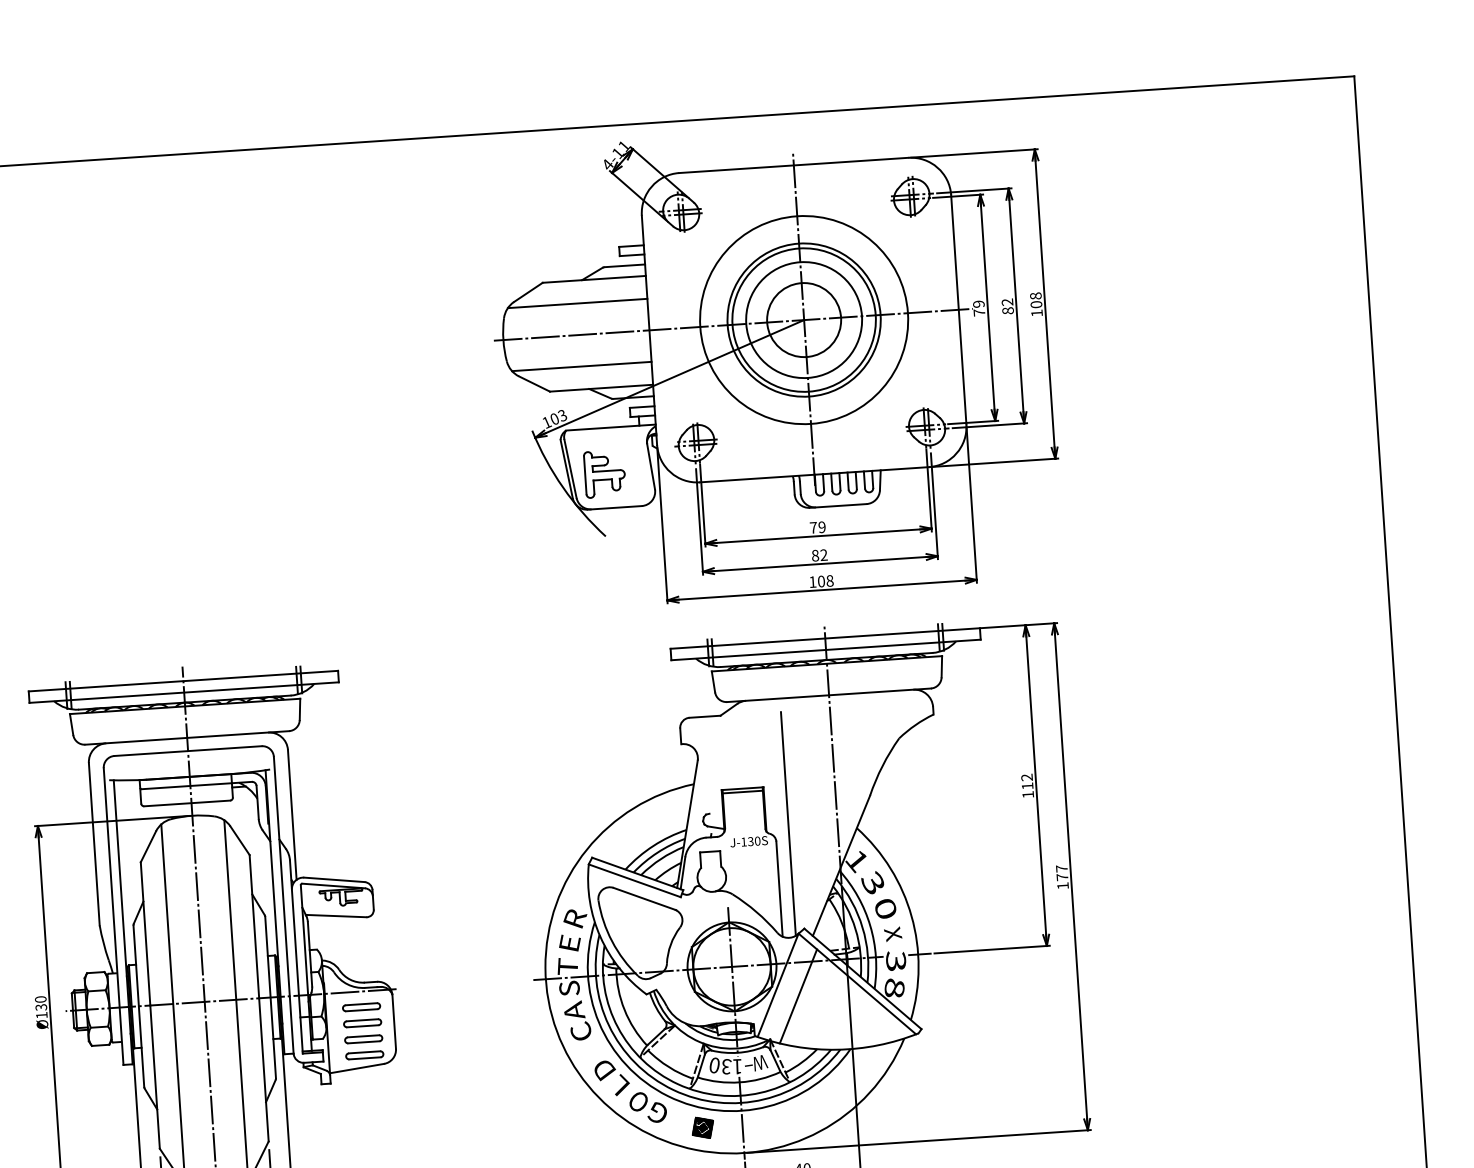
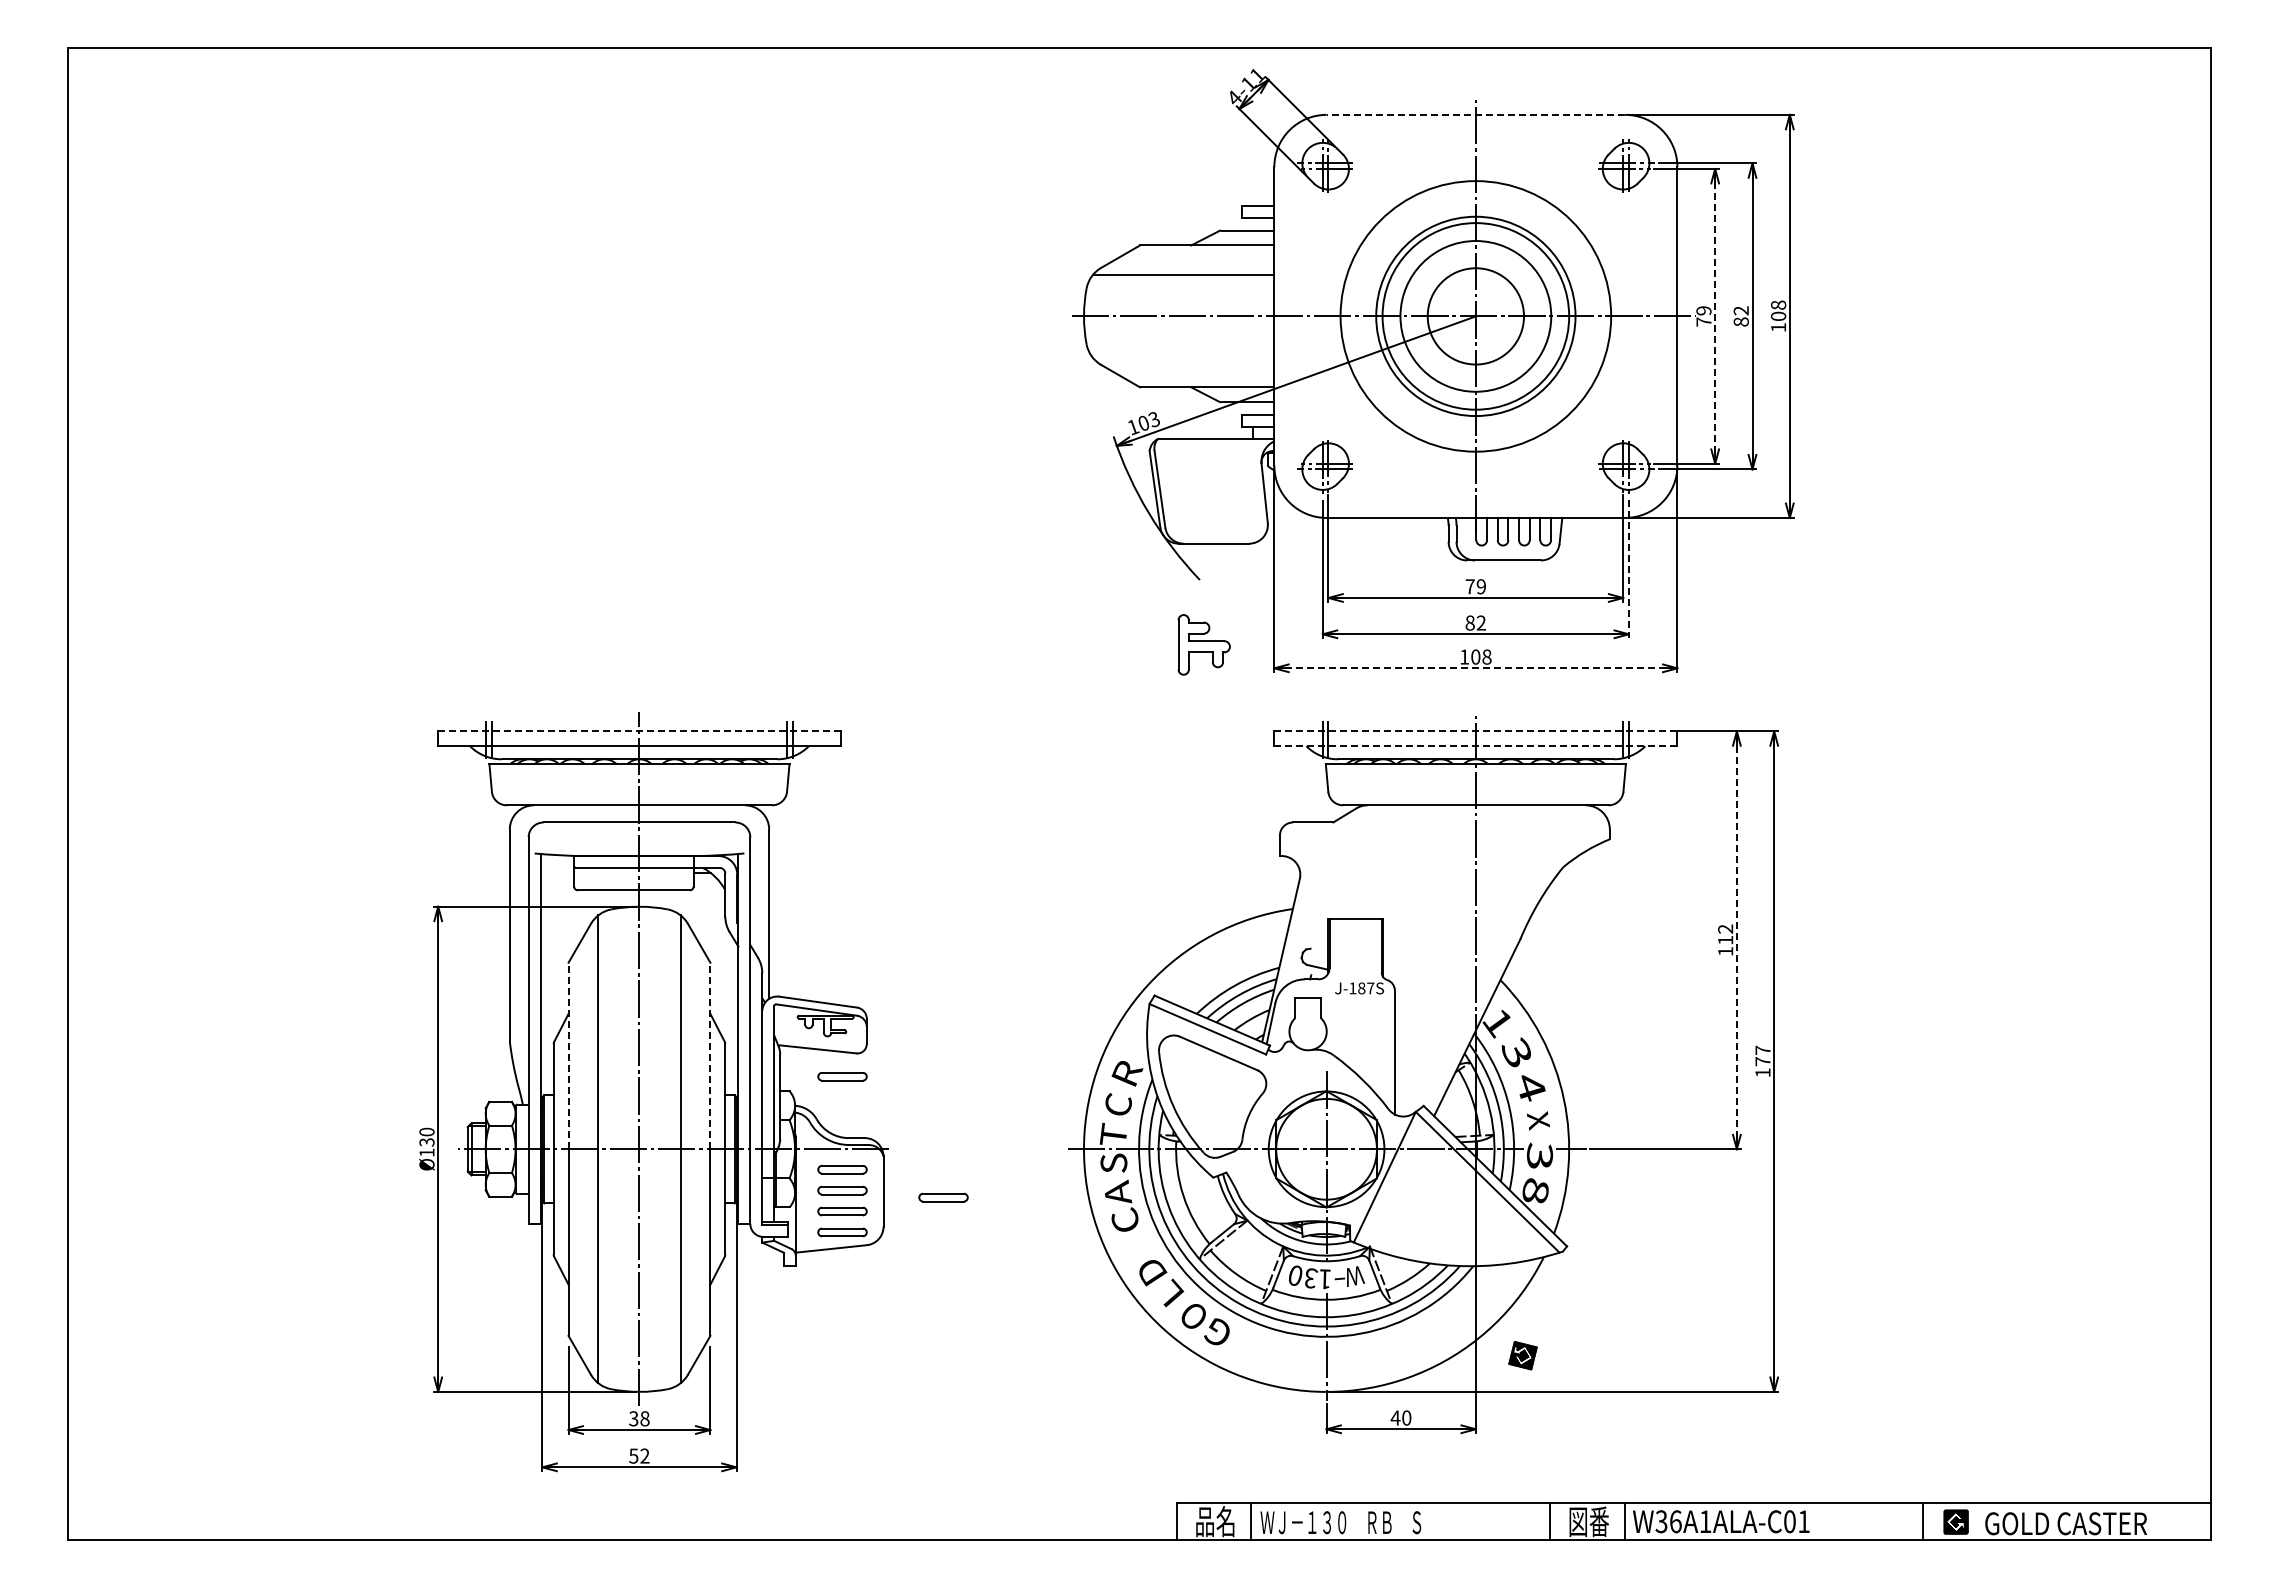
line: (793, 165) -> (1475, 114), solid -> dashed
line: (987, 307) -> (1715, 315), solid -> dashed
line: (581, 366) -> (1183, 357), removed
part: (604, 473) -> (1203, 644), moved
line: (934, 506) -> (1628, 569), solid -> dashed
line: (821, 590) -> (1475, 668), solid -> dashed
line: (825, 638) -> (1475, 731), solid -> dashed
line: (825, 650) -> (1475, 746), solid -> dashed
line: (183, 681) -> (639, 731), solid -> dashed
line: (1035, 785) -> (1736, 940), solid -> dashed
line: (742, 792) -> (1355, 923), removed
line: (788, 823) -> (1412, 968), removed
text: (754, 841) -> (1366, 988), J-130S -> J-187S
text: (886, 909) -> (1531, 1087), 0 -> 4
line: (254, 926) -> (710, 1055), solid -> dashed
line: (145, 933) -> (568, 1055), solid -> dashed
part: (356, 935) -> (842, 1076), added
text: (569, 943) -> (1117, 1104), E -> C
line: (798, 996) -> (1410, 1193), removed
part: (440, 1023) -> (943, 1197), added
part: (702, 1127) -> (1522, 1355), moved

